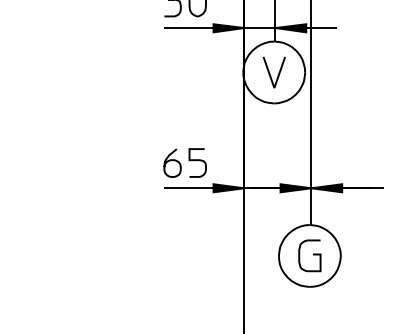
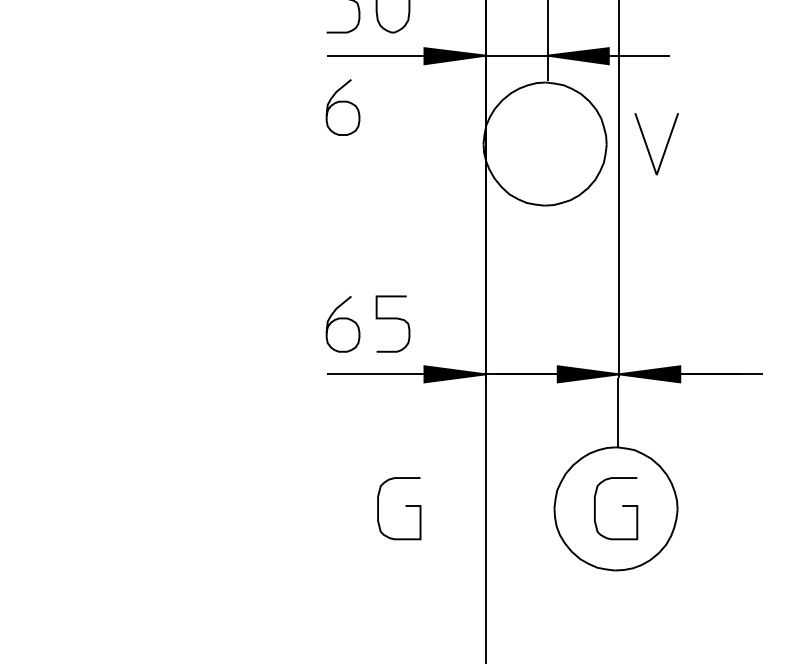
curve: (172, 52) -> (342, 104), added
line: (270, 73) -> (649, 146), moved
curve: (204, 255) -> (406, 507), added

